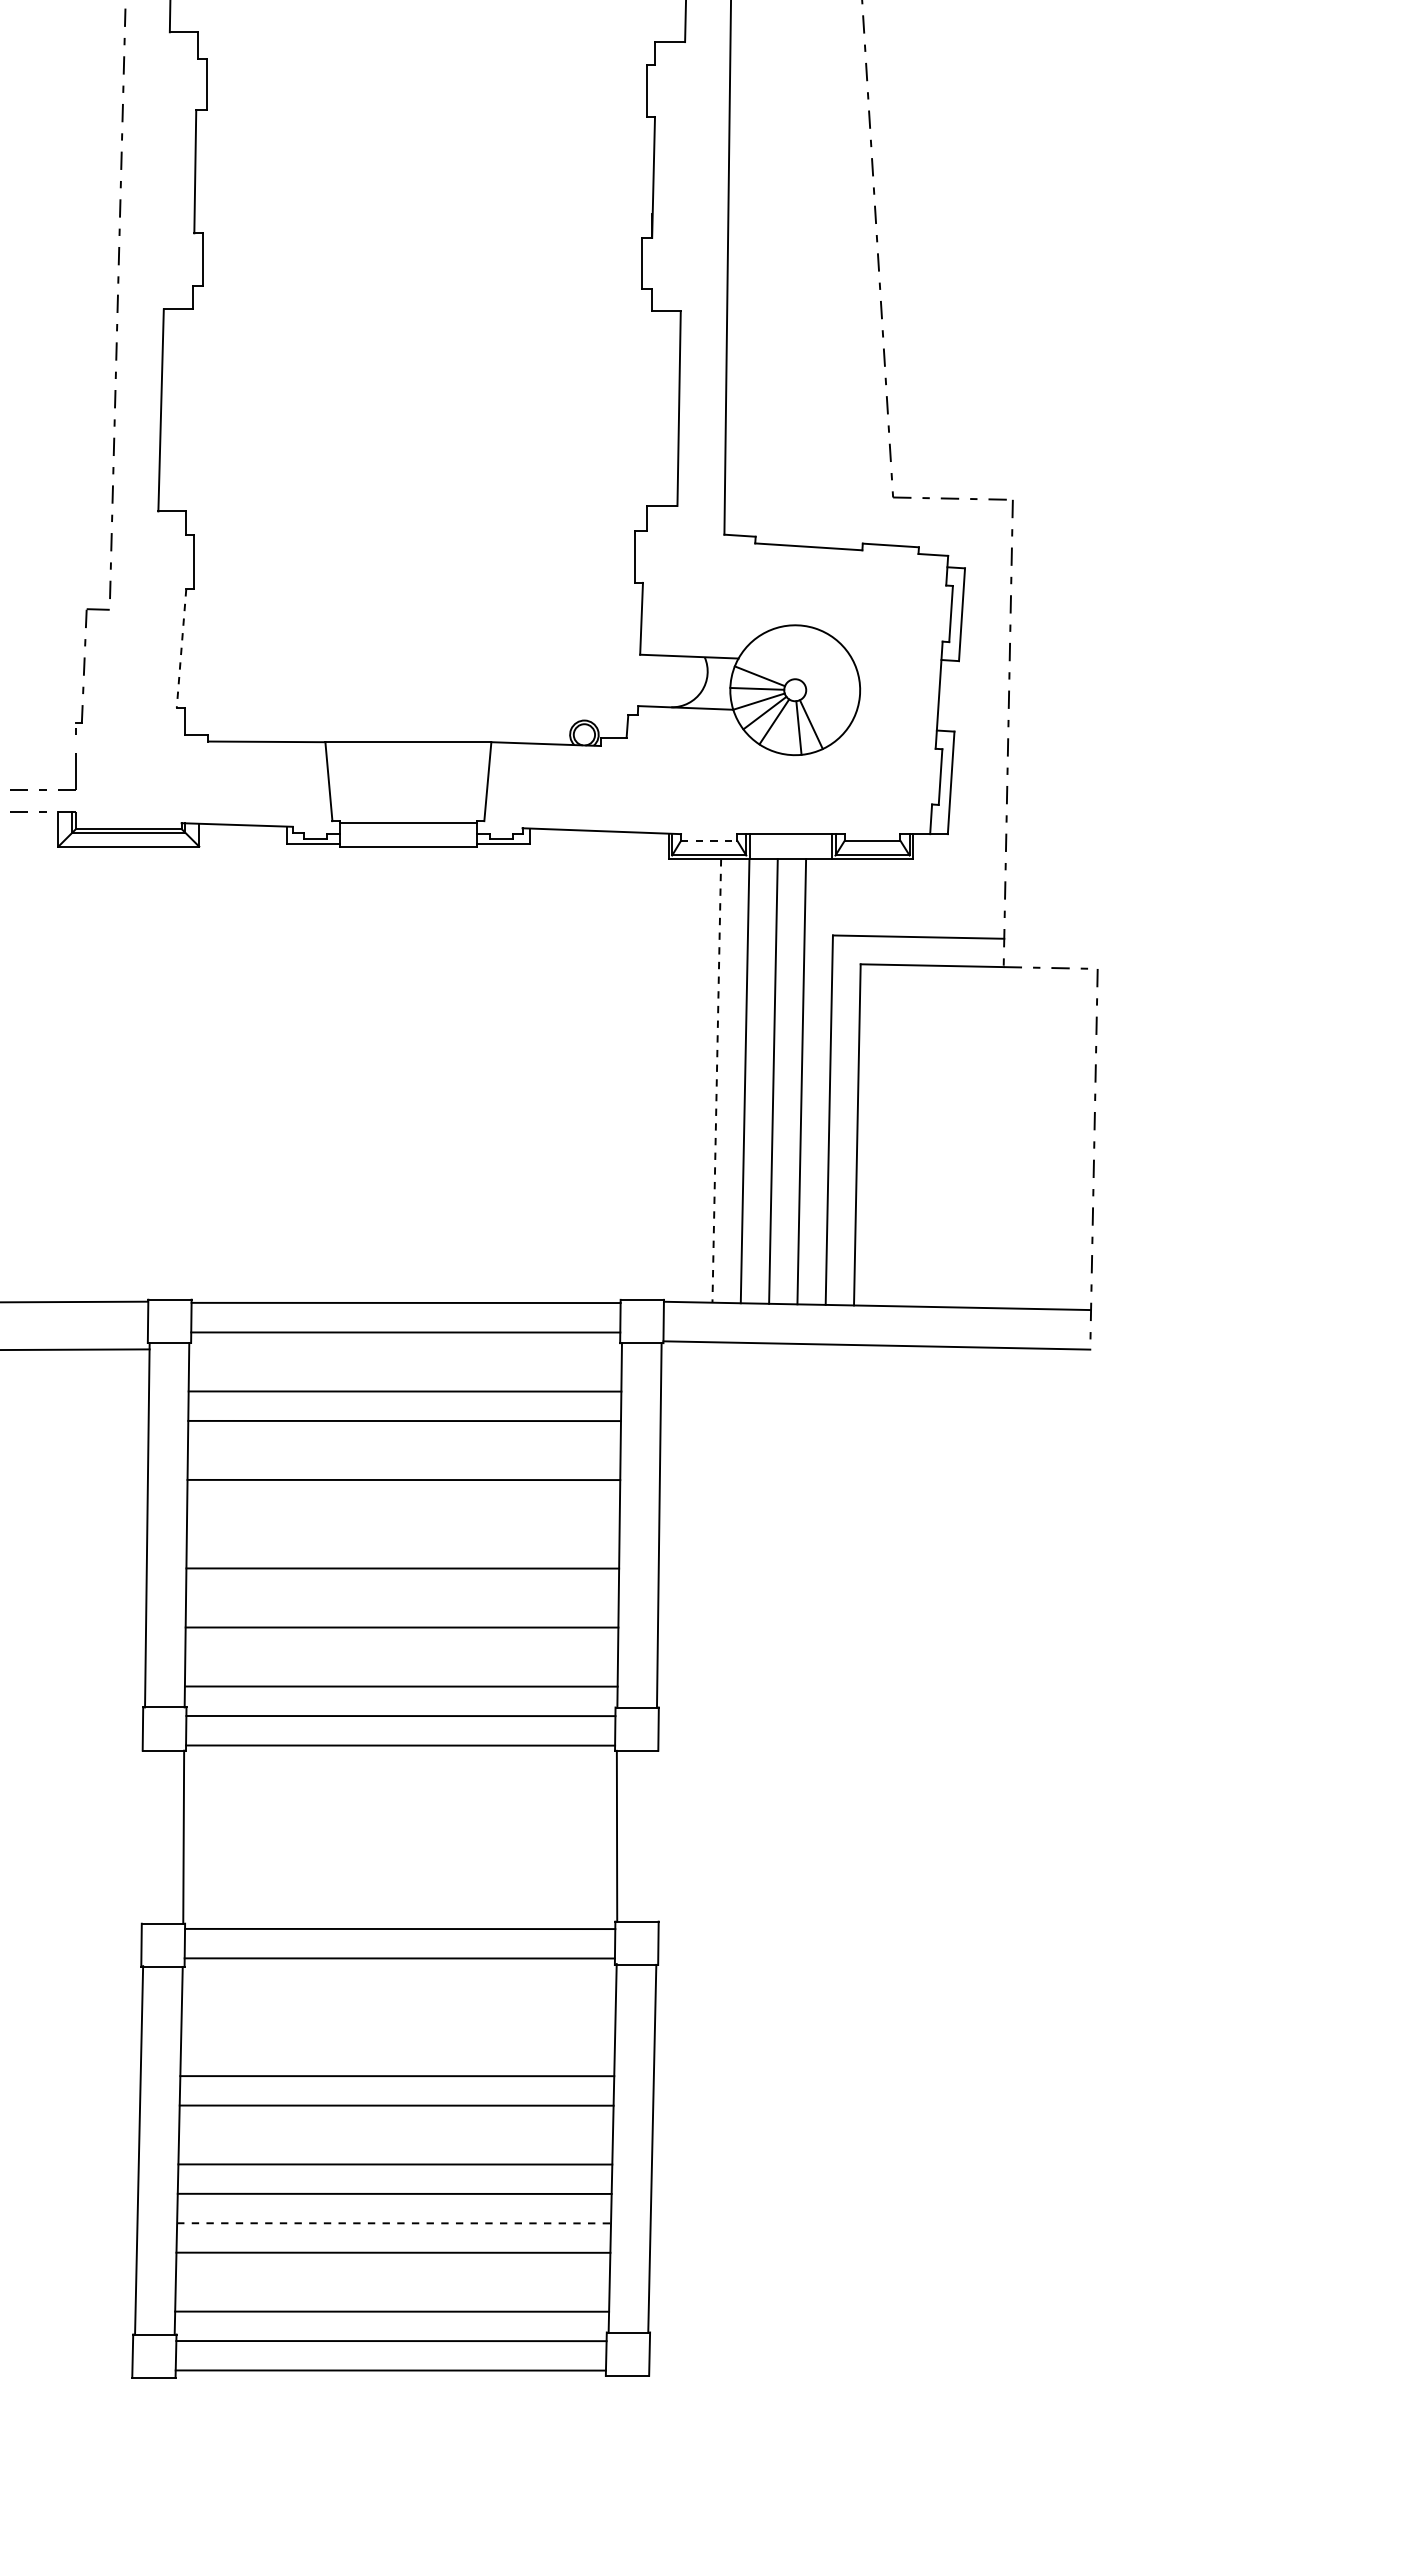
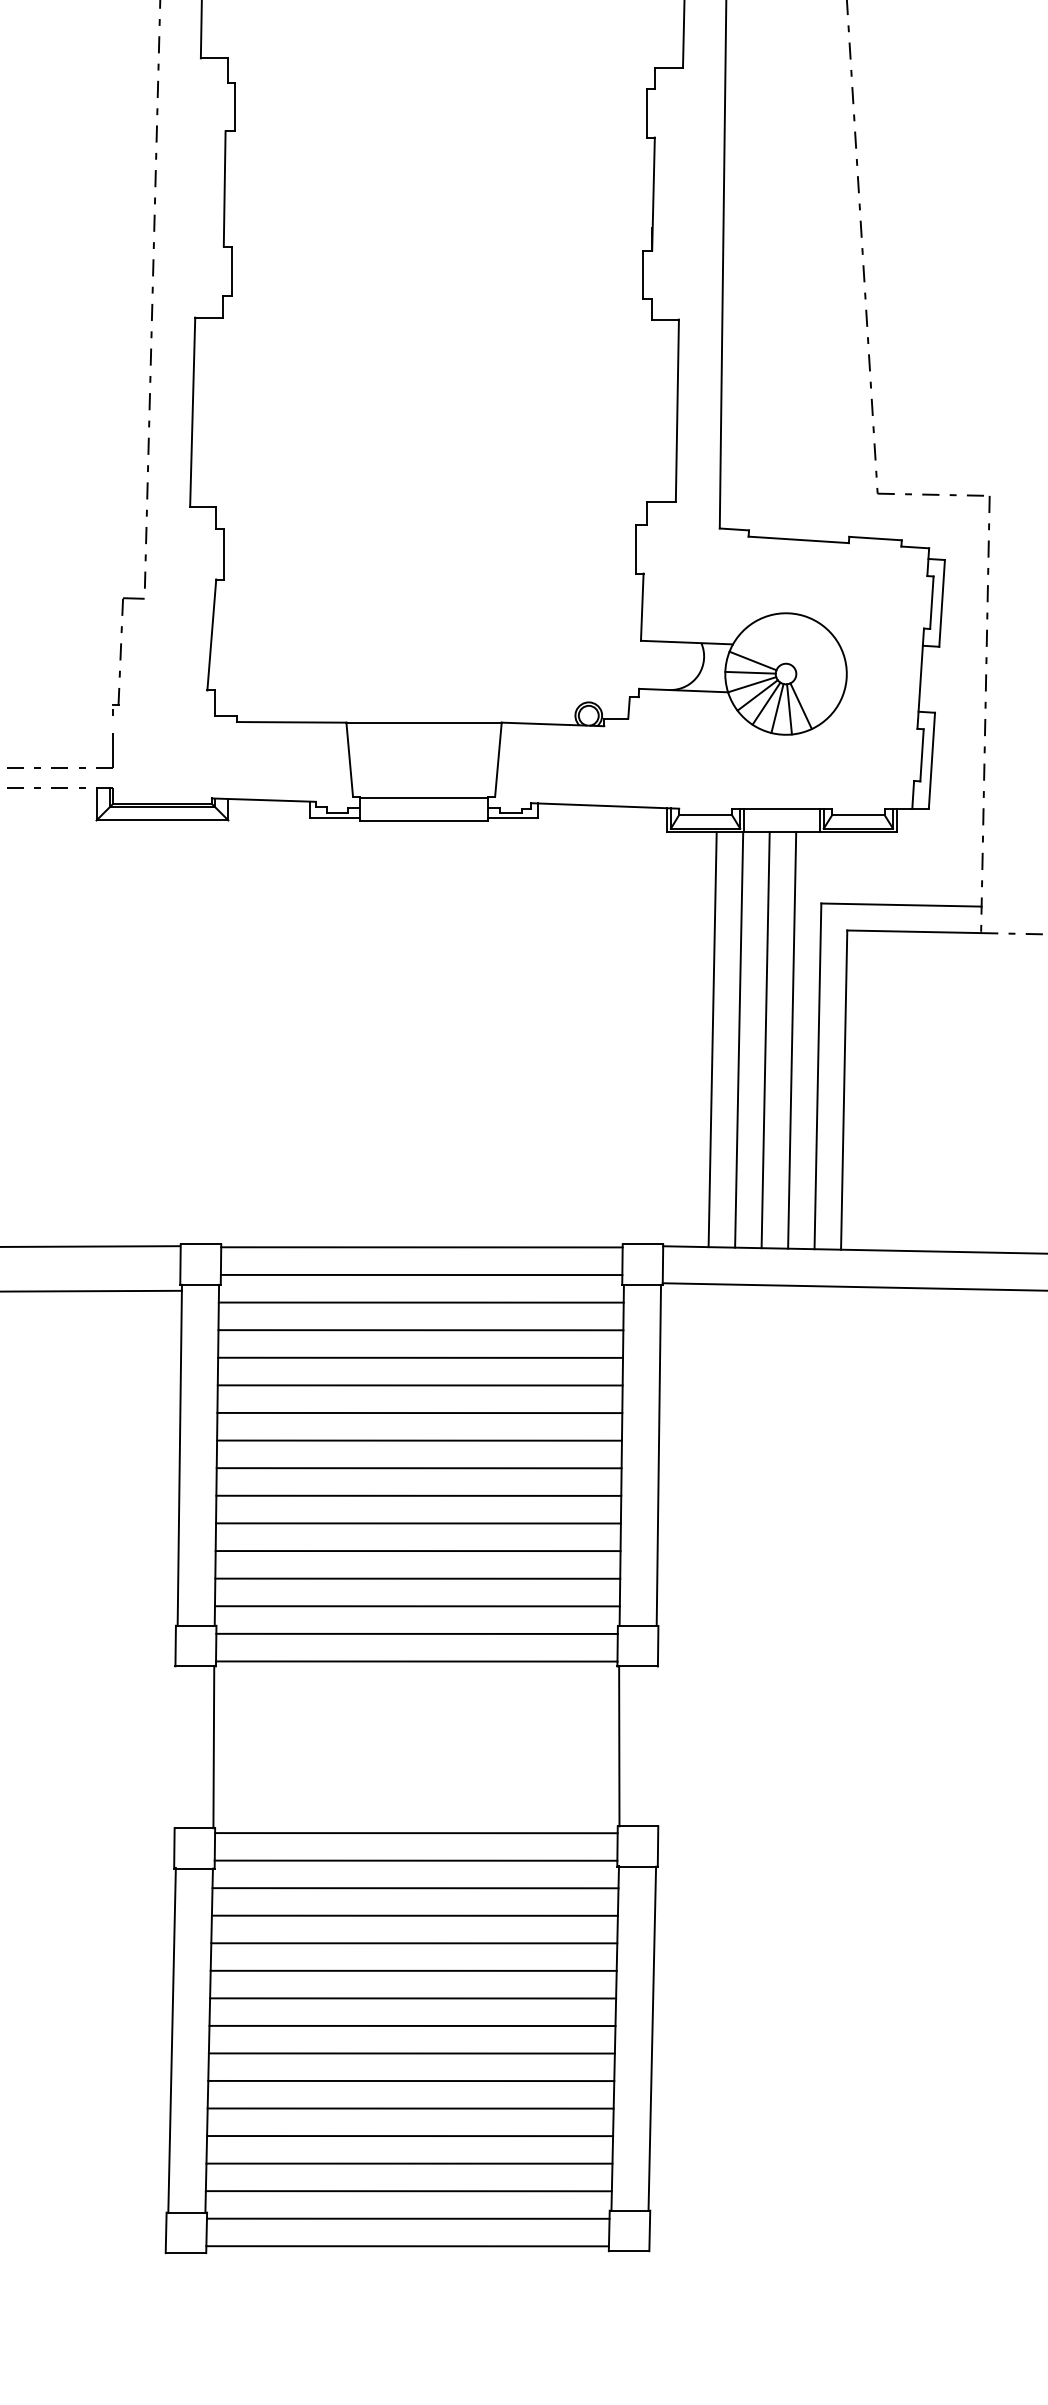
line: (181, 648) -> (211, 634), dashed -> solid
line: (785, 726) -> (776, 707), added
line: (709, 840) -> (705, 814), dashed -> solid
line: (716, 1080) -> (712, 1039), dashed -> solid
line: (405, 1361) -> (421, 1302), added
line: (403, 1450) -> (419, 1385), added
line: (403, 1509) -> (419, 1440), added
line: (402, 1538) -> (418, 1467), added
line: (402, 1597) -> (418, 1522), added
line: (401, 1656) -> (417, 1578), added
line: (399, 1987) -> (415, 1887), added
line: (398, 2017) -> (414, 1915), added
line: (397, 2046) -> (413, 1943), added
line: (395, 2134) -> (412, 2025), added
line: (394, 2223) -> (411, 2108), dashed -> solid
line: (392, 2282) -> (409, 2163), added

